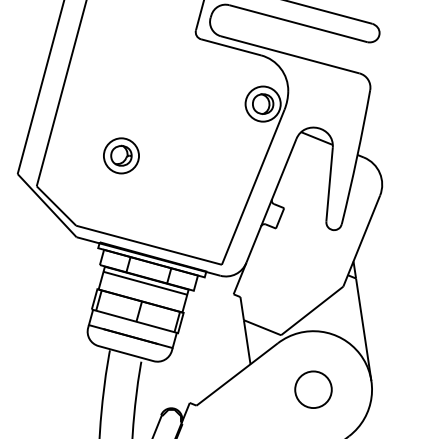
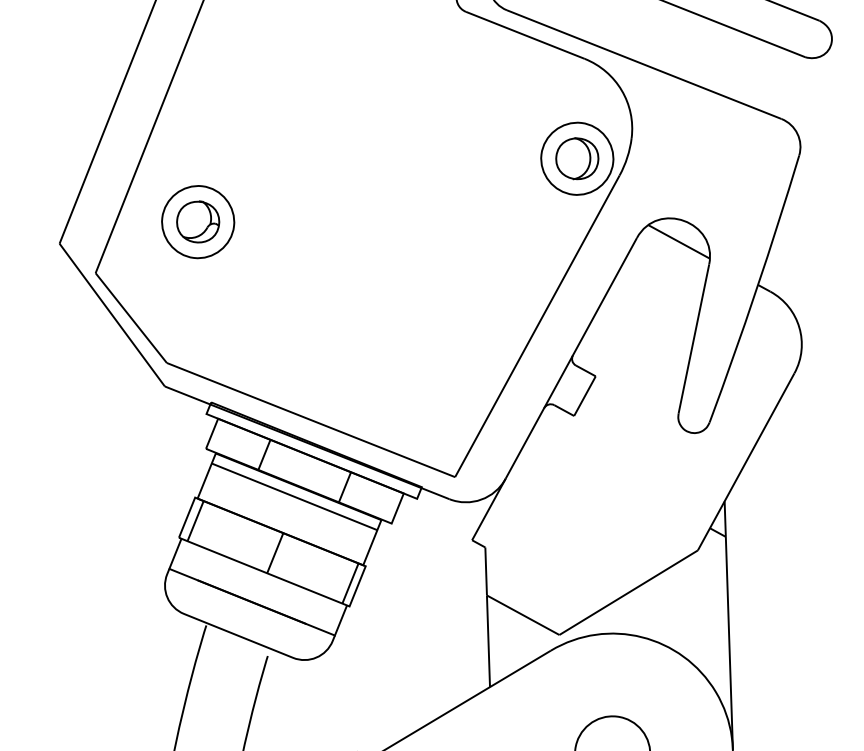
part: (121, 155) -> (198, 221), moved

